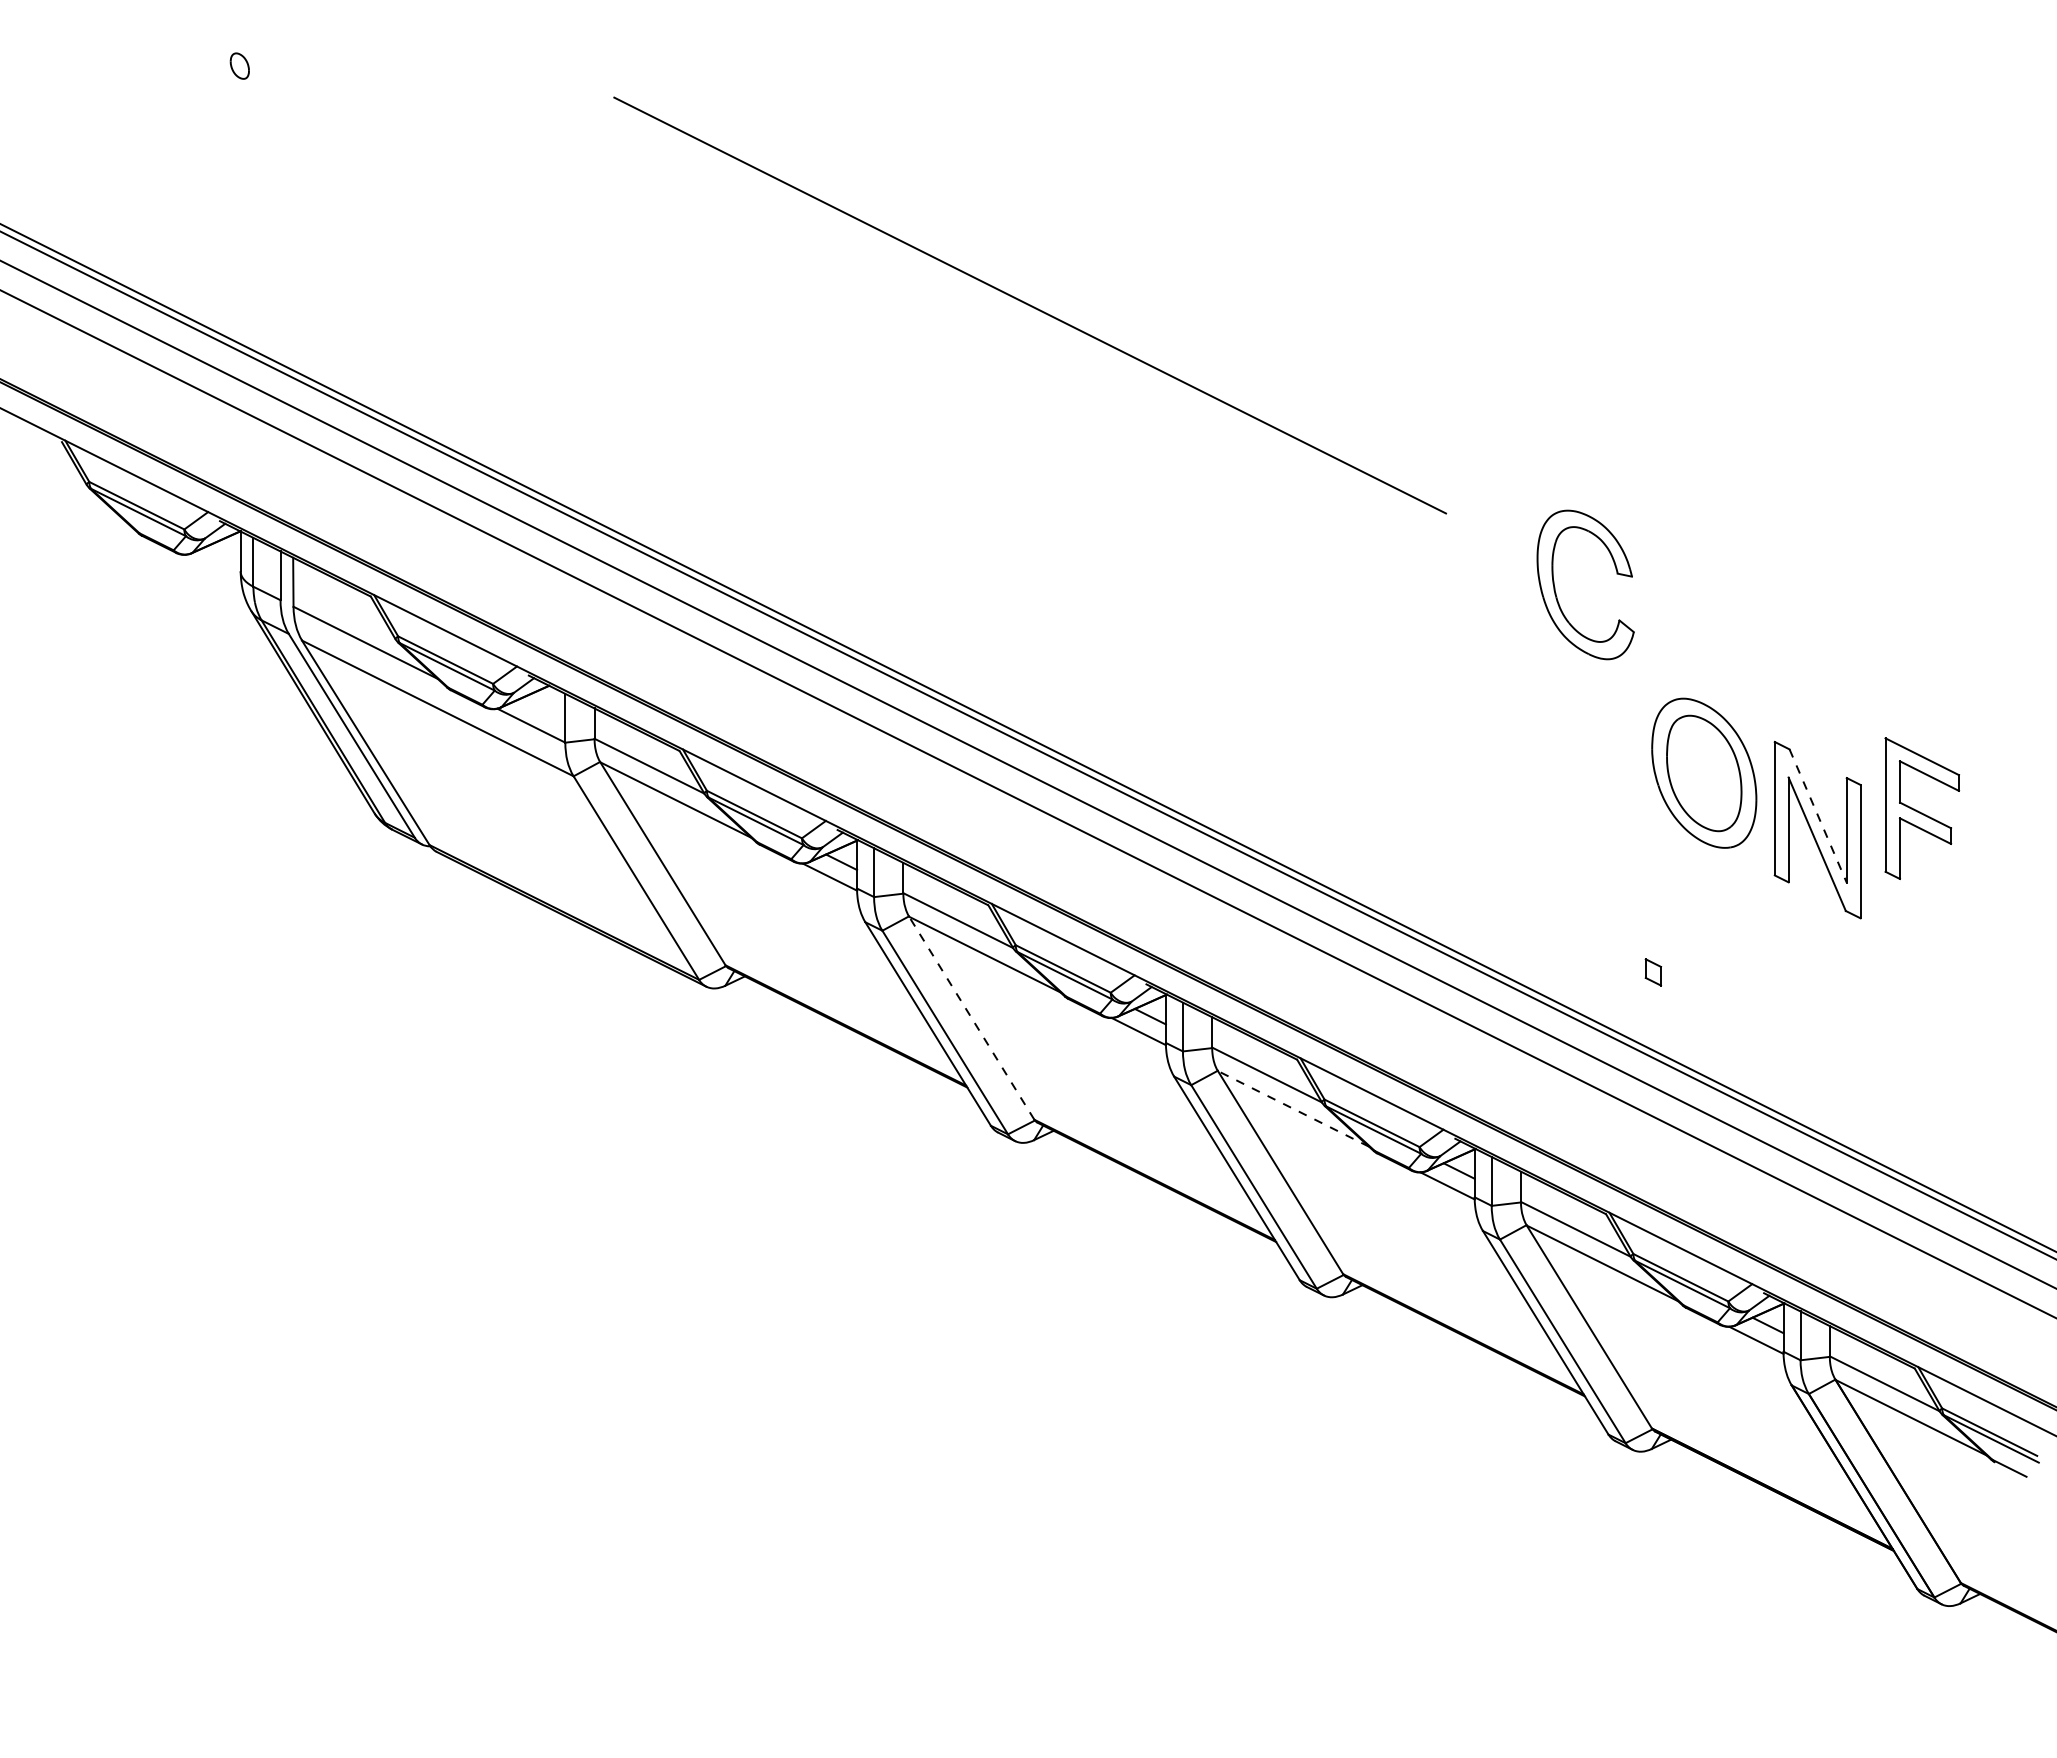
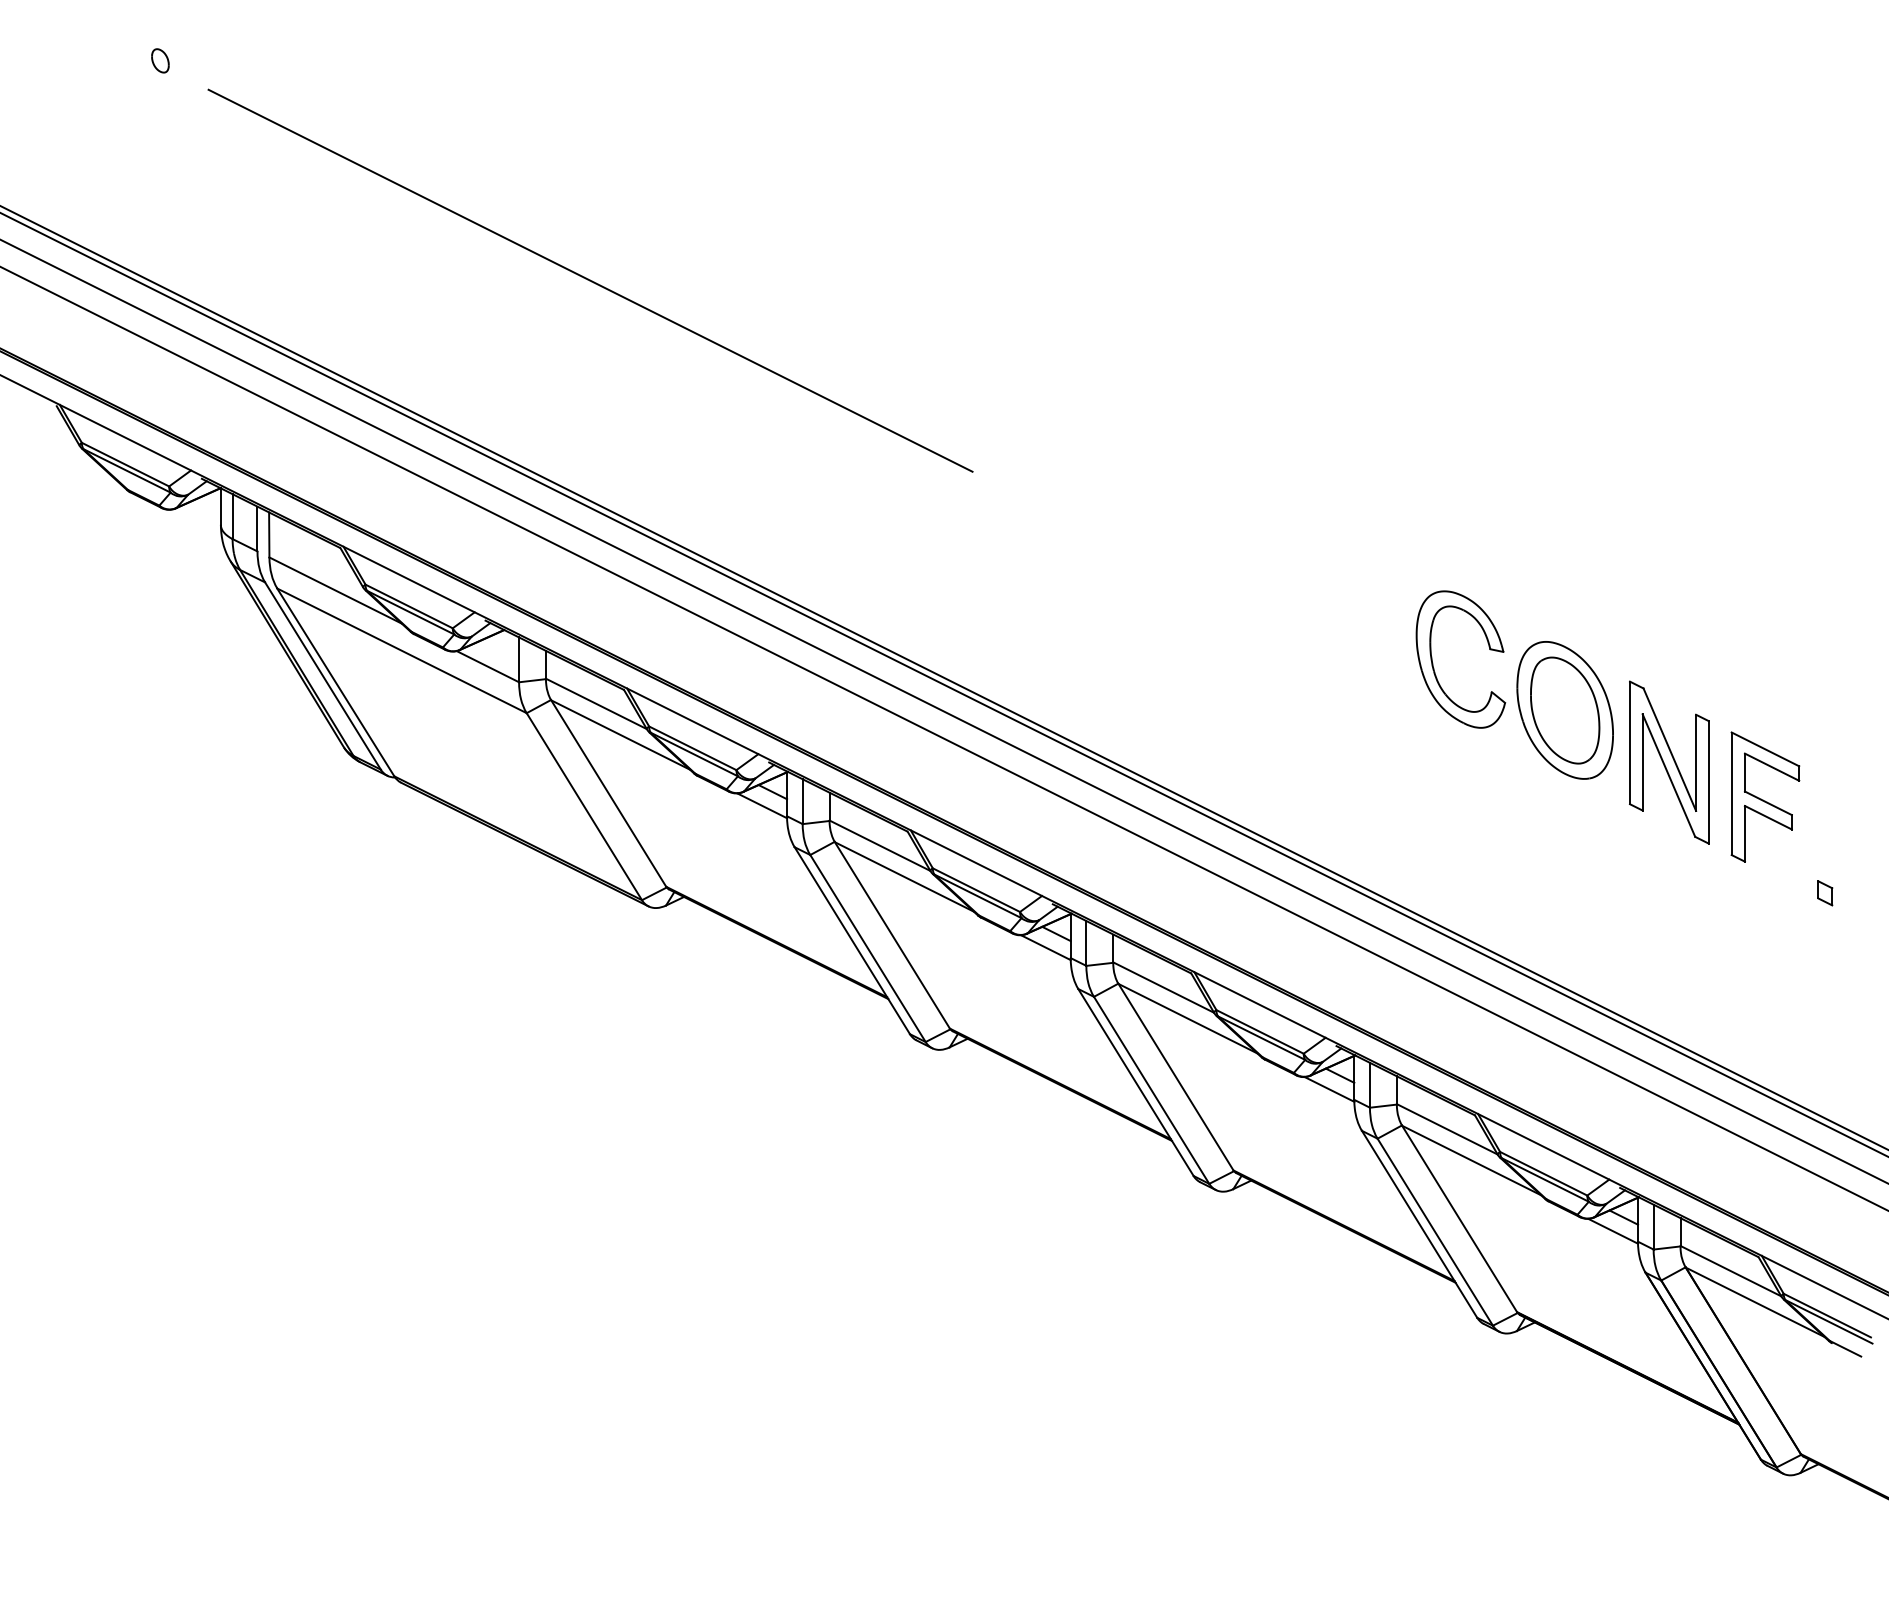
part: (239, 65) -> (160, 60), moved
line: (1029, 305) -> (589, 280), moved
part: (1556, 592) -> (1434, 666), moved
part: (1922, 808) -> (1765, 796), moved
line: (1818, 816) -> (1670, 750), dashed -> solid
part: (1653, 972) -> (1825, 893), moved
line: (971, 1017) -> (892, 934), dashed -> solid
line: (1293, 1108) -> (1187, 1018), dashed -> solid

